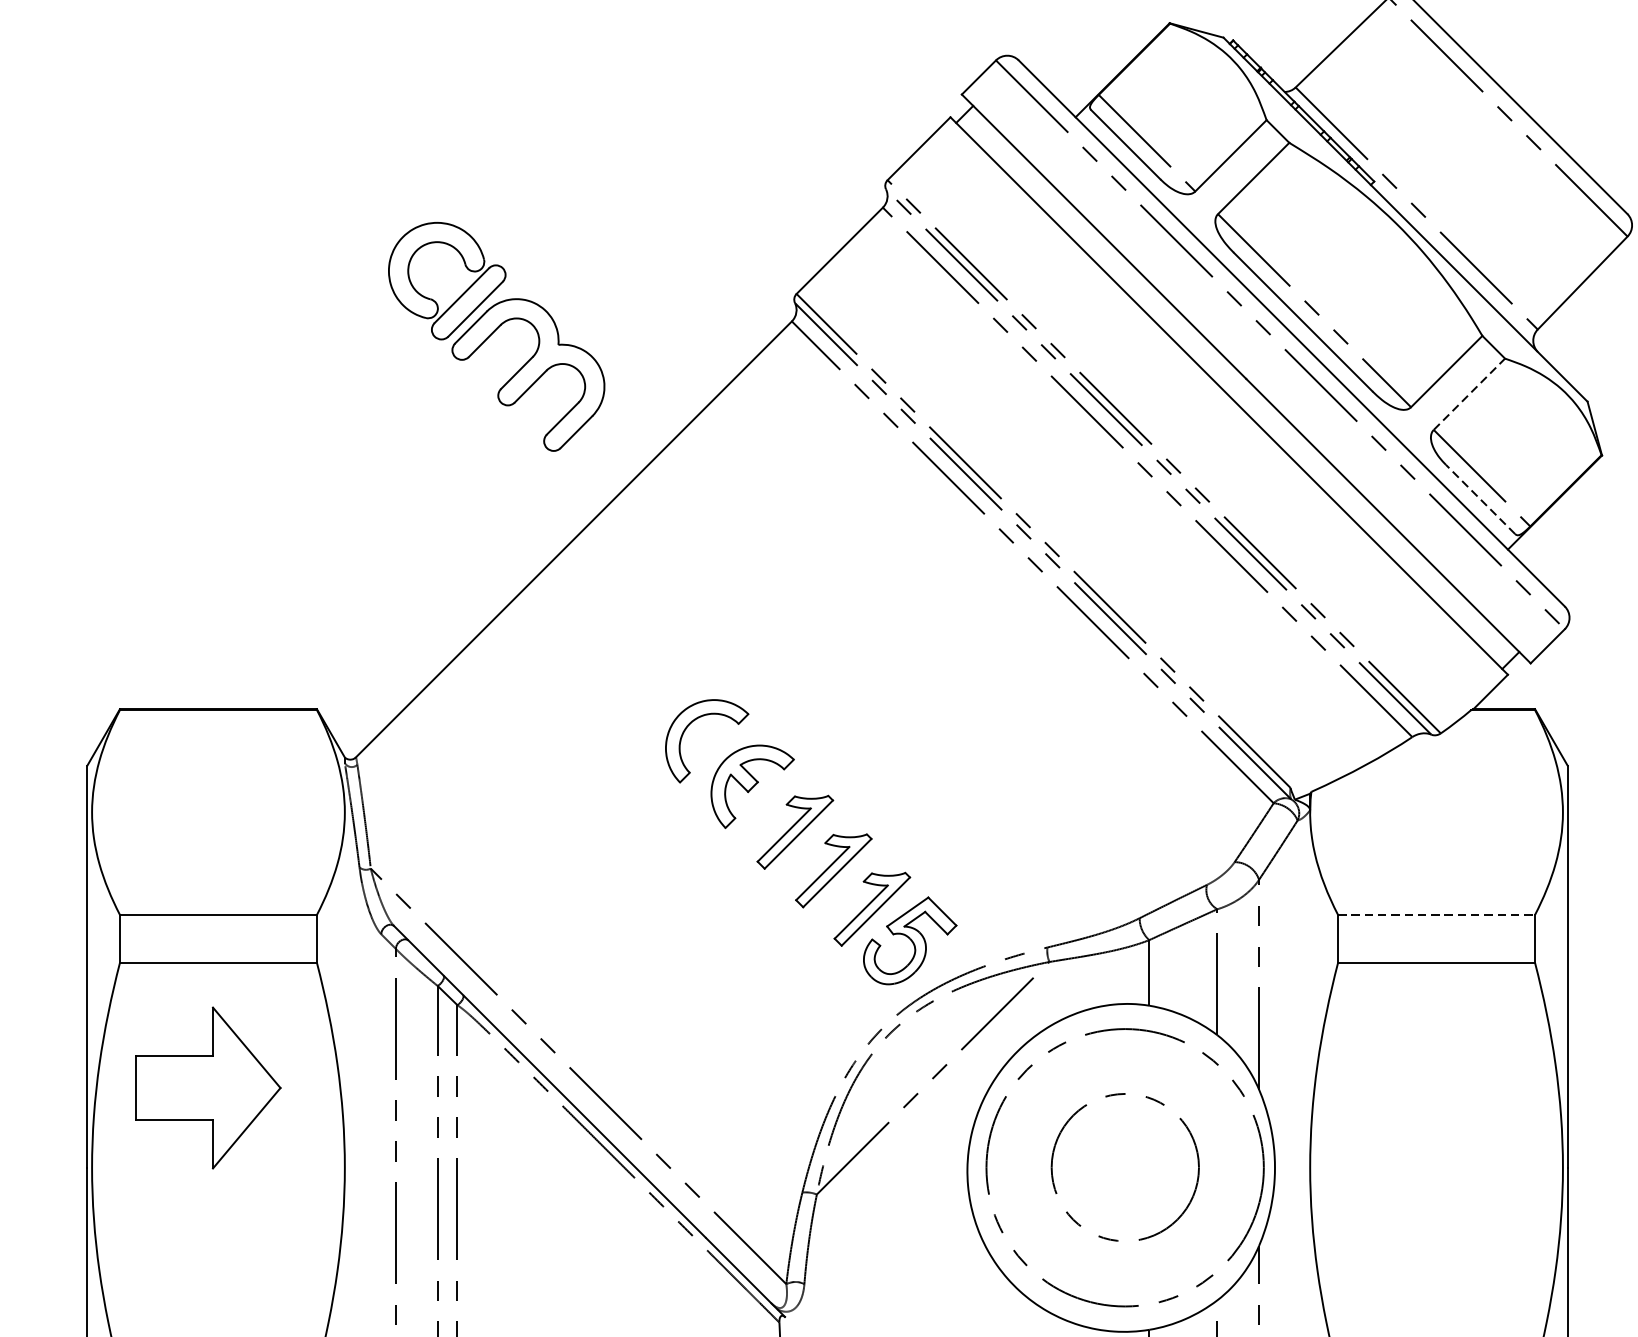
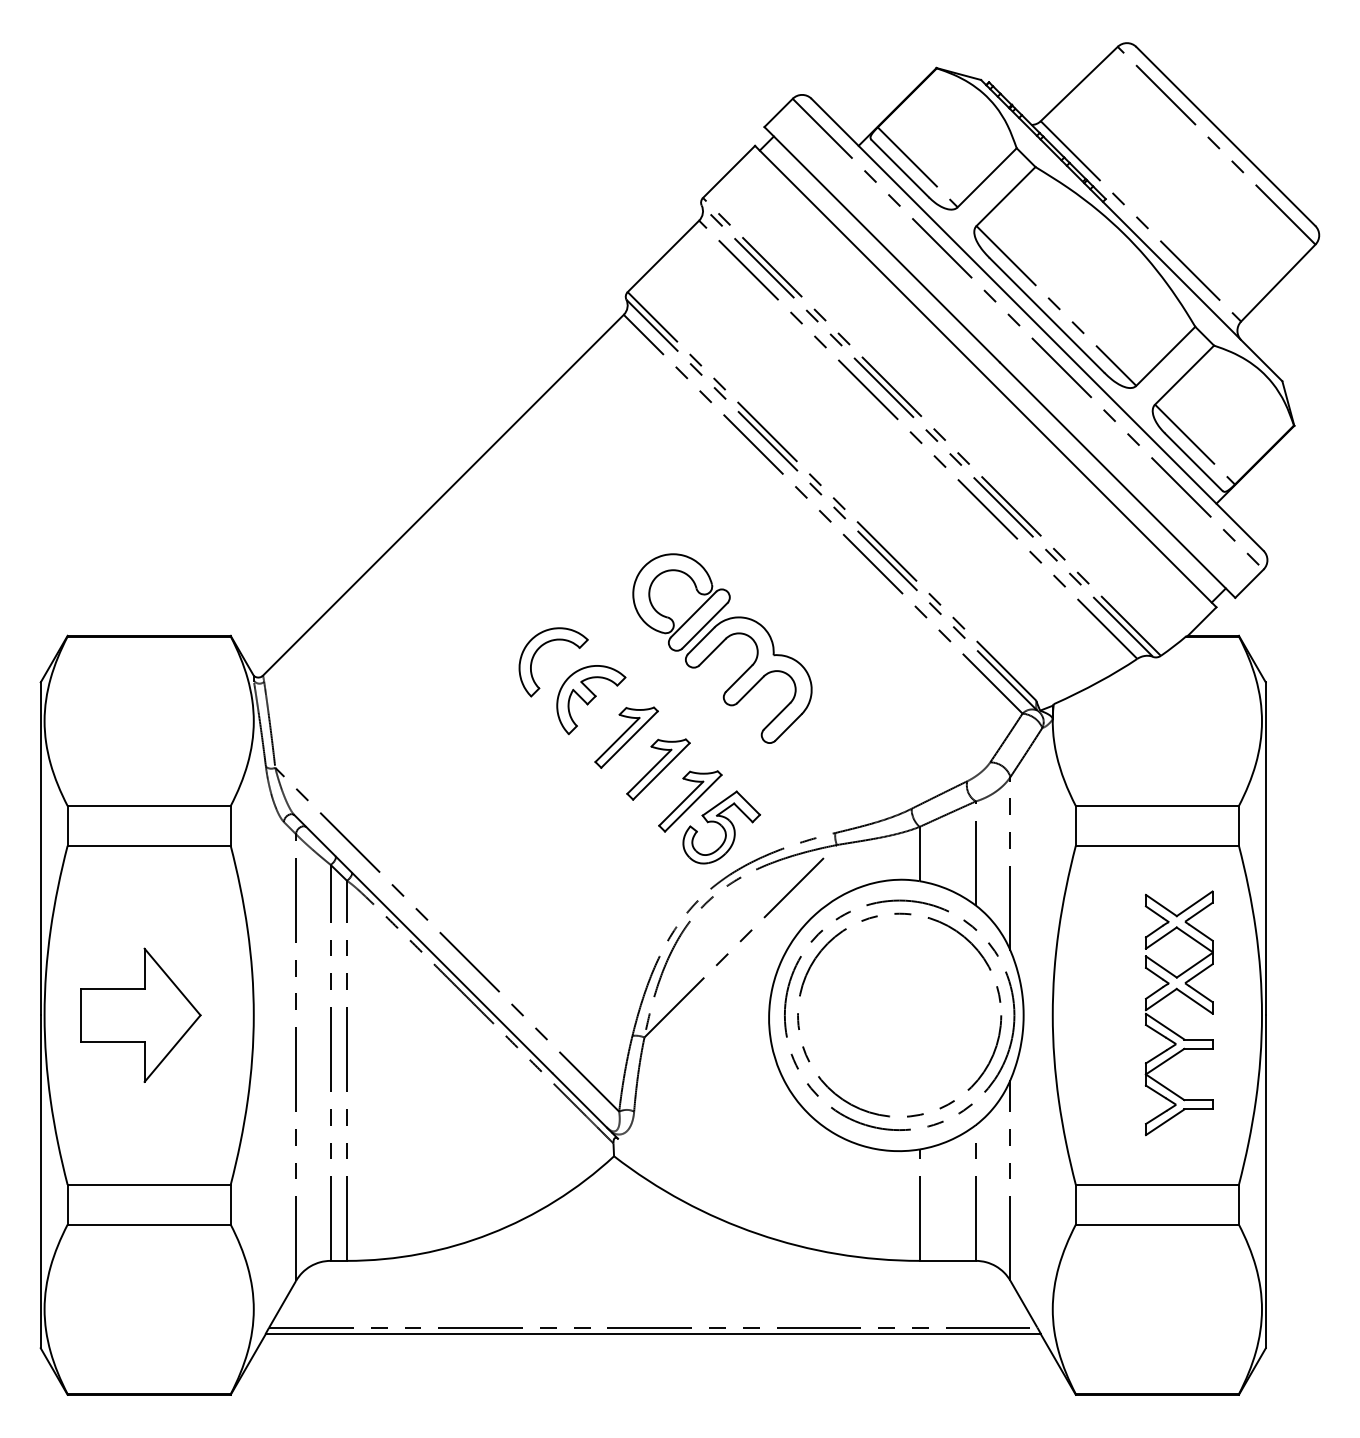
part: (496, 336) -> (722, 648), moved
line: (1469, 394) -> (1184, 375), dashed -> solid
line: (1480, 498) -> (1193, 461), dashed -> solid
line: (1436, 915) -> (1157, 806), dashed -> solid
part: (207, 1087) -> (140, 1014), moved
circle: (1124, 1166) -> (899, 1014), size x1.67
part: (1449, 1182) -> (1168, 1027), added

